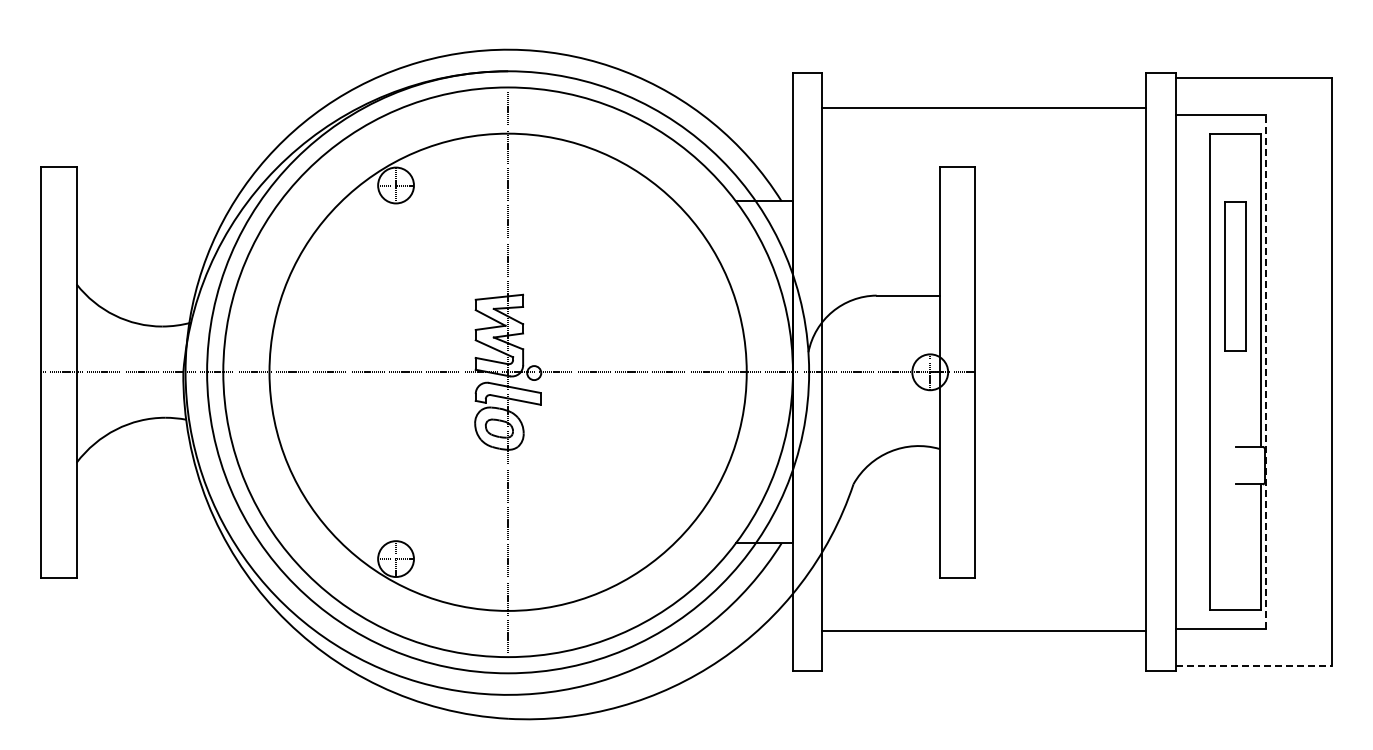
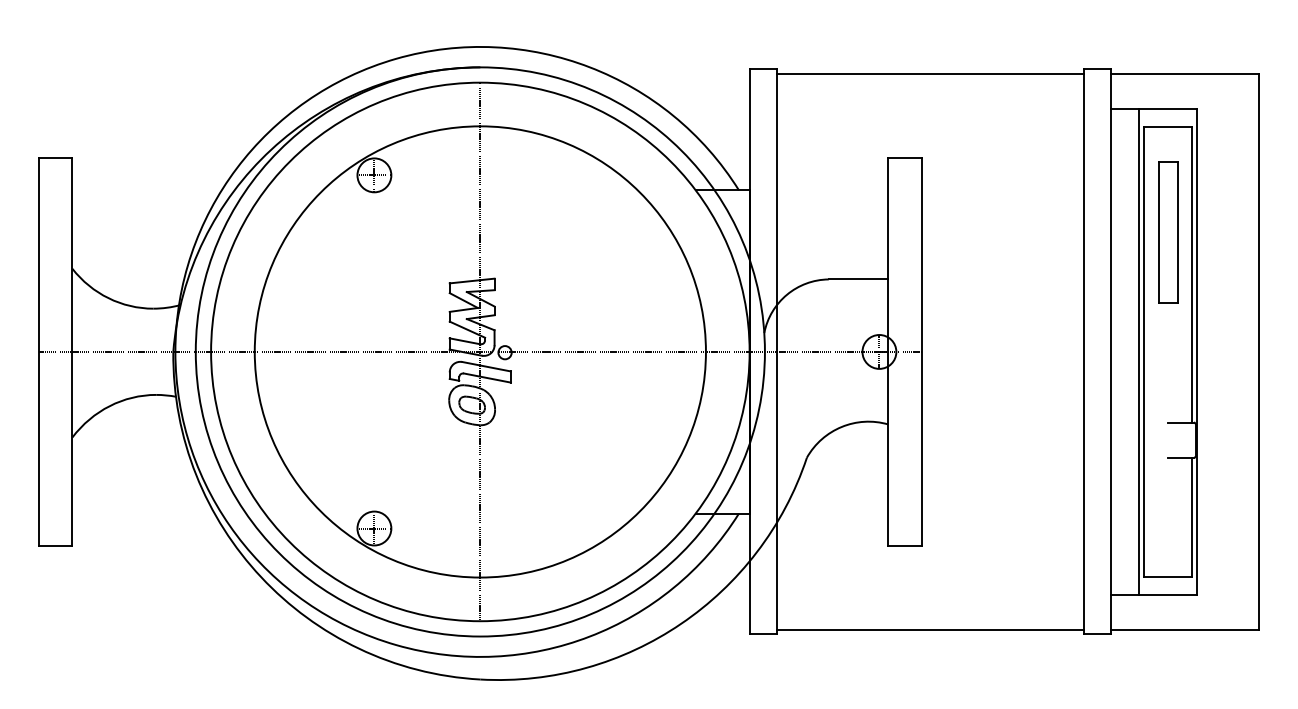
line: (984, 108) -> (930, 74), moved
part: (1235, 276) -> (1168, 233), moved
line: (1205, 372) -> (1139, 352), added
line: (1265, 372) -> (1196, 352), dashed -> solid
line: (984, 631) -> (930, 630), moved
line: (1254, 666) -> (1185, 630), dashed -> solid

